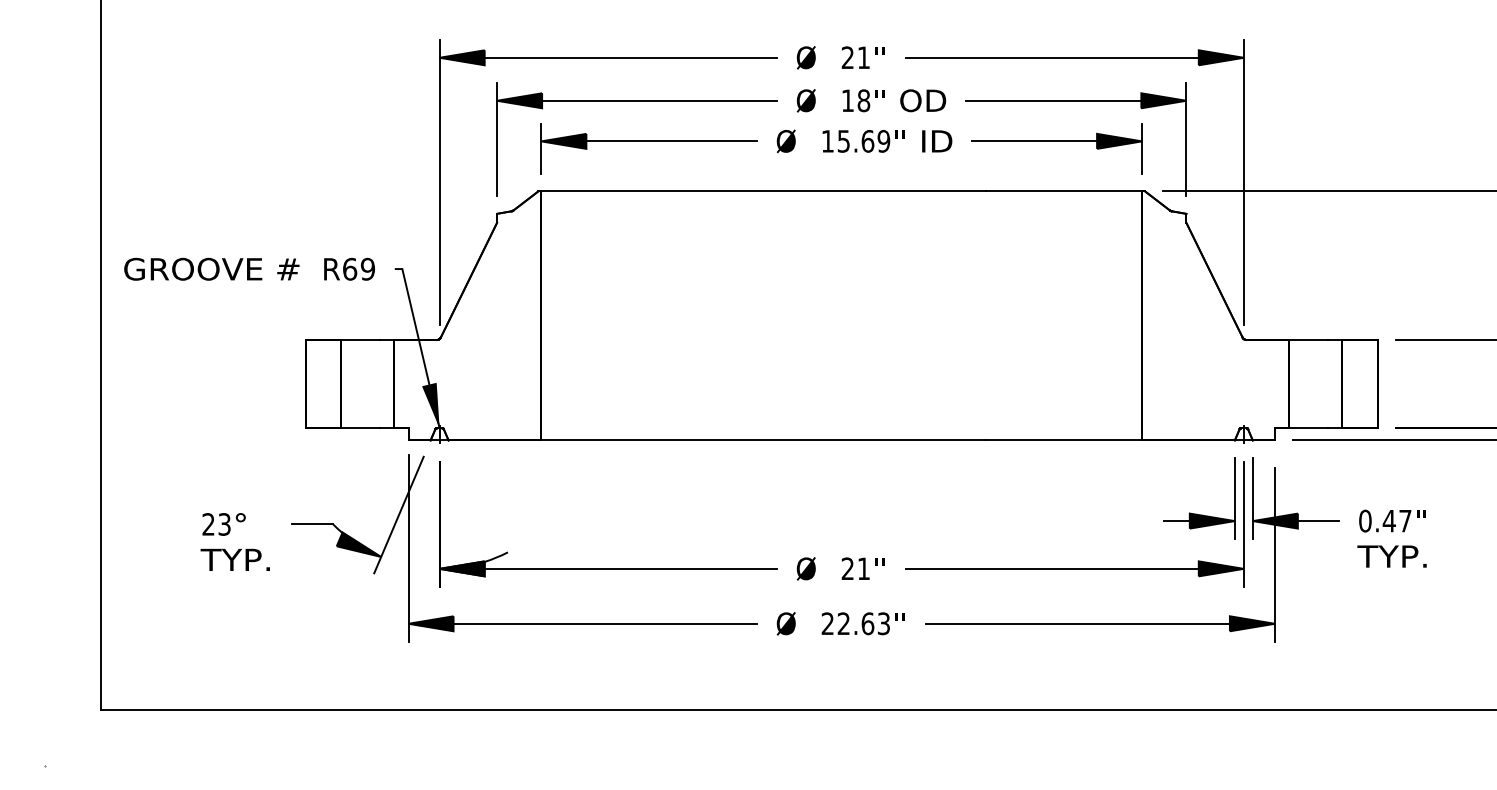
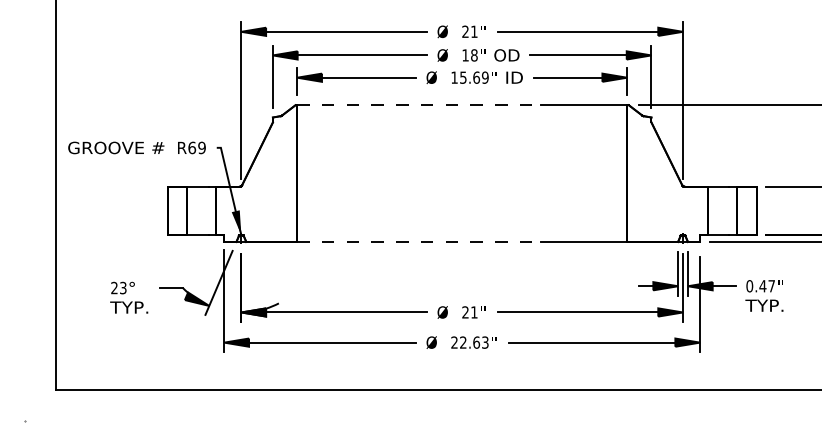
line: (763, 191) -> (419, 105), solid -> dashed
line: (763, 439) -> (419, 241), solid -> dashed

